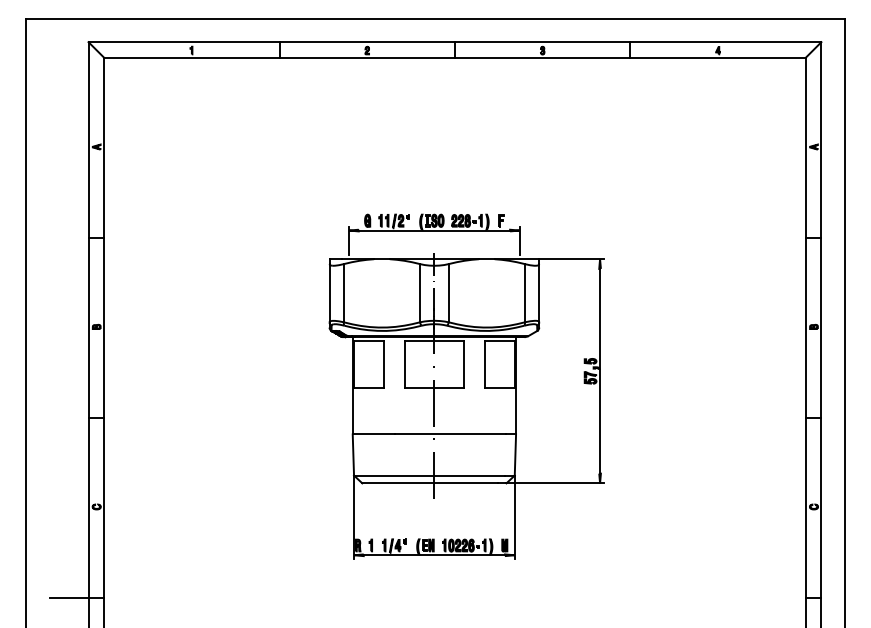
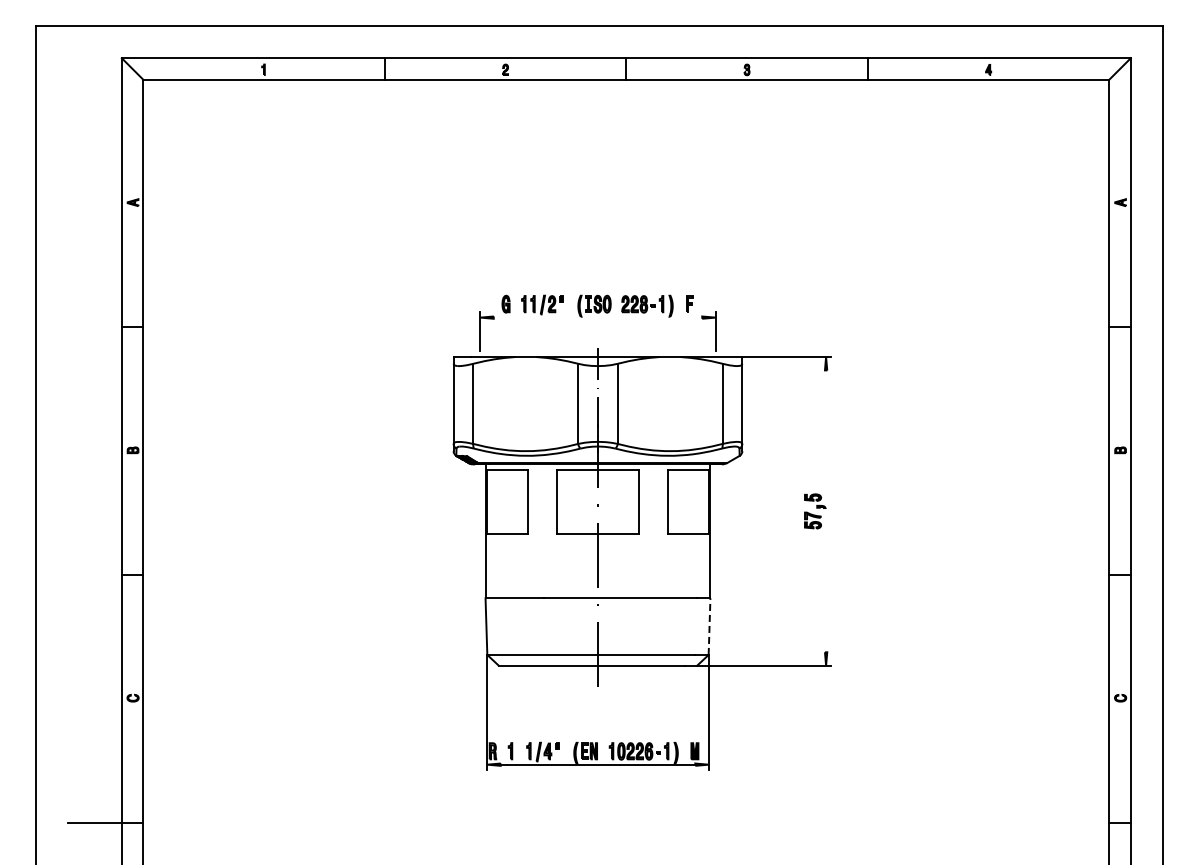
line: (434, 230) -> (597, 317), removed
line: (600, 371) -> (826, 511), removed
line: (515, 454) -> (709, 626), solid -> dashed

